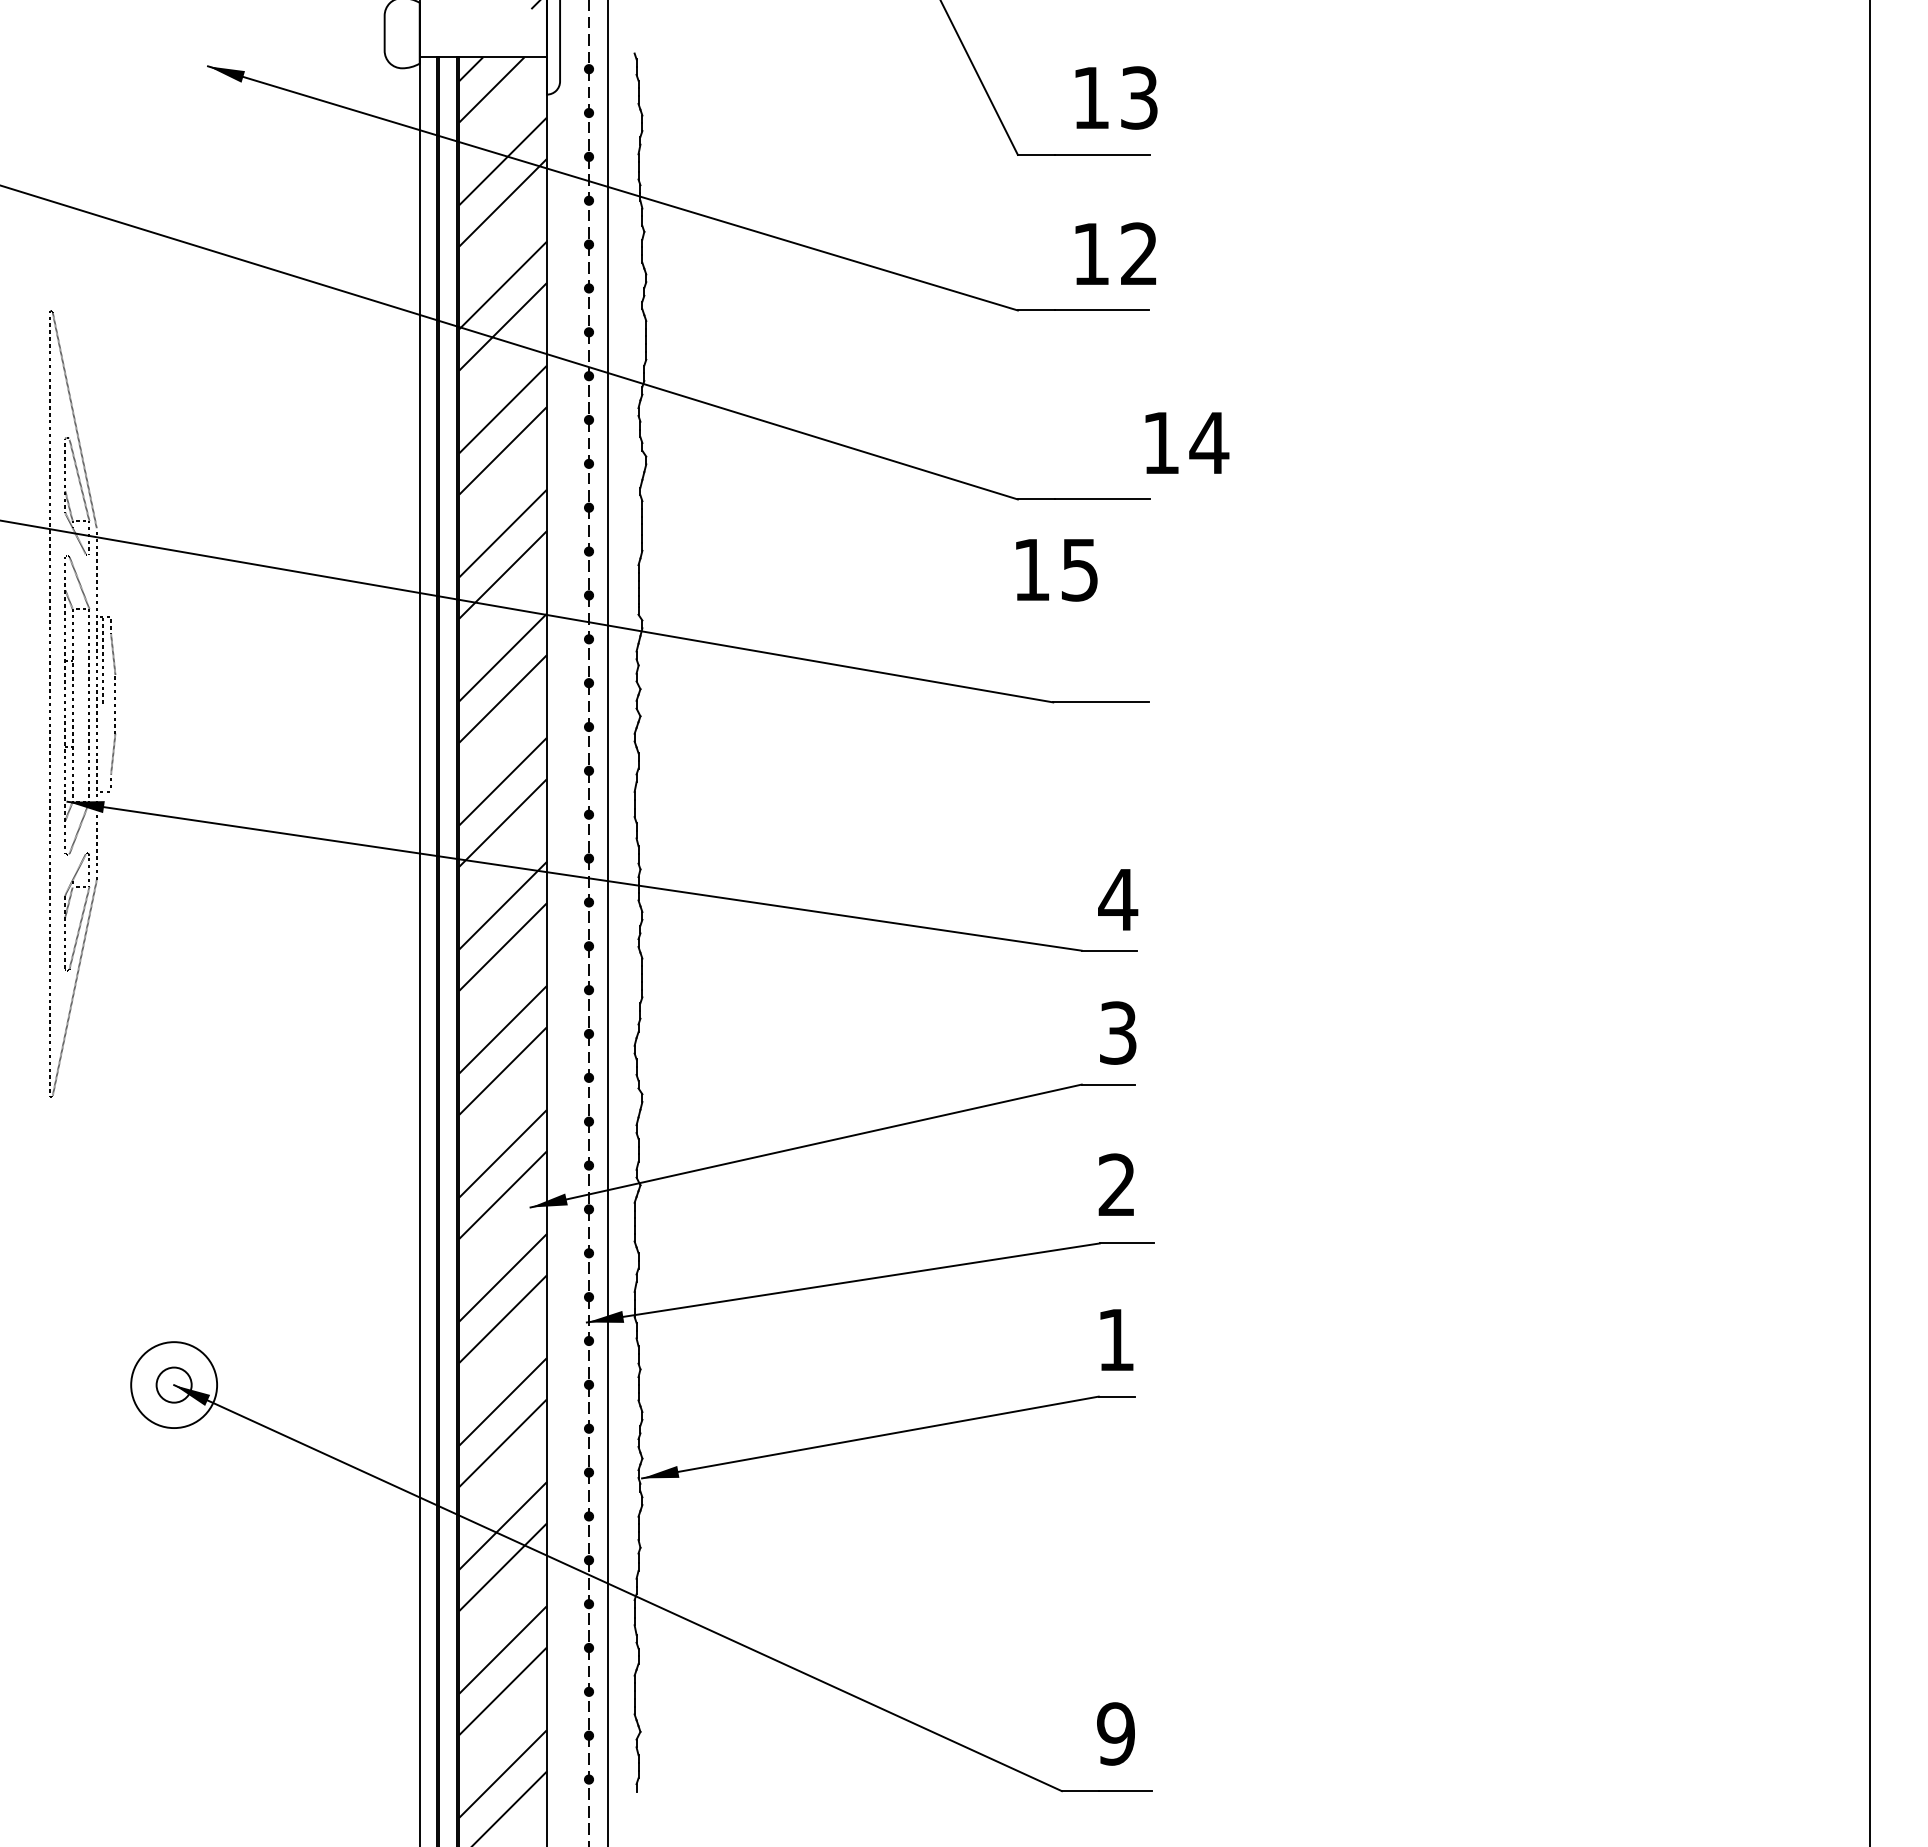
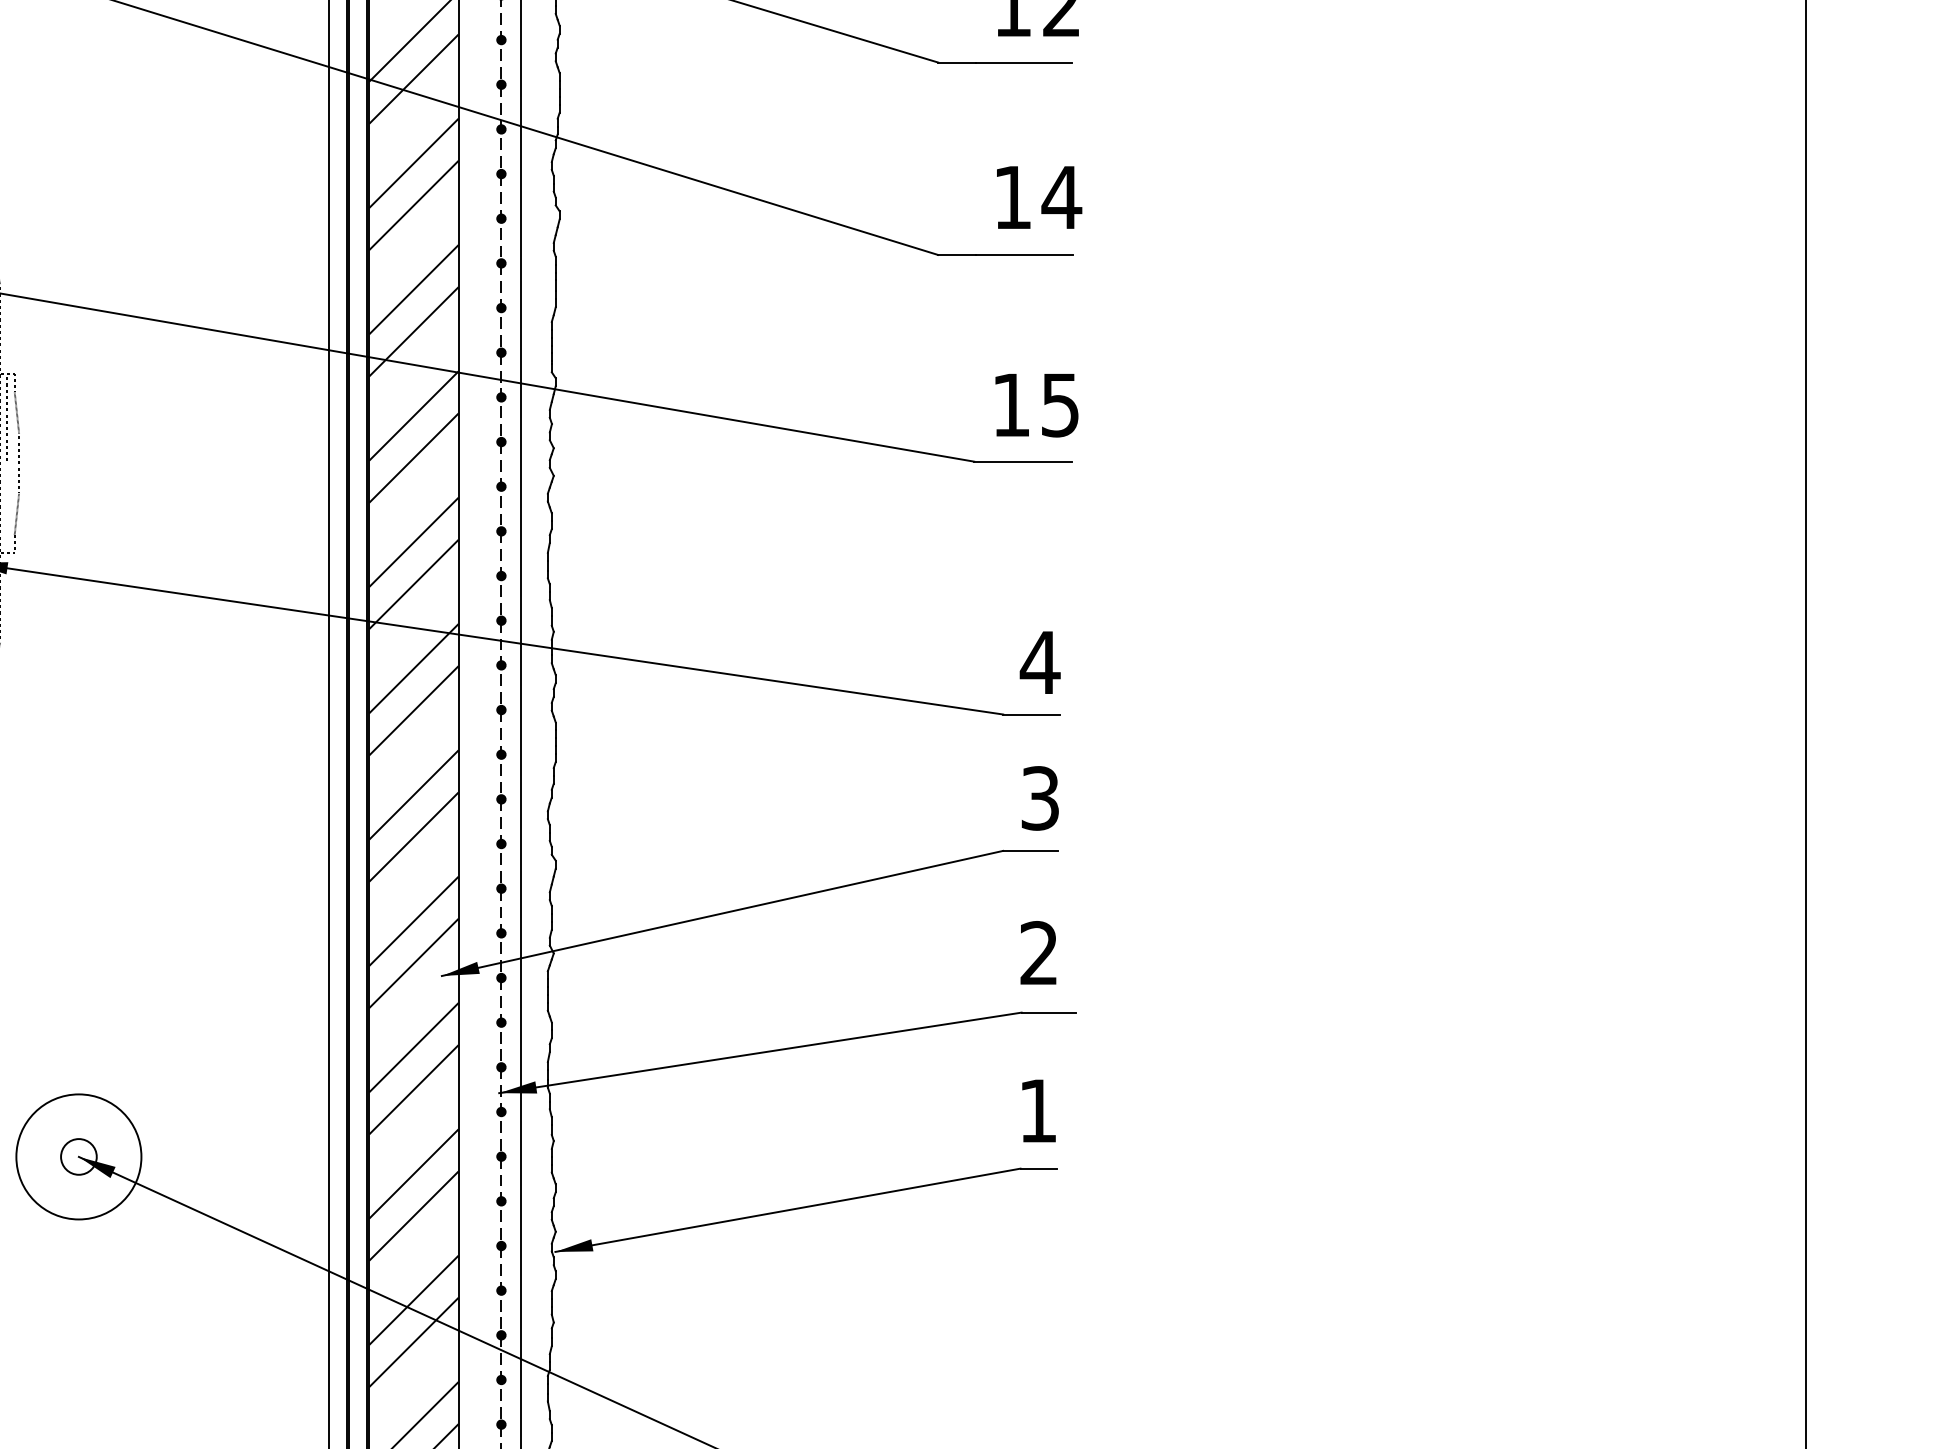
text: (1187, 442) -> (1039, 196), moved
text: (1056, 570) -> (1036, 405), moved
circle: (173, 1384) -> (78, 1156), size x1.43

